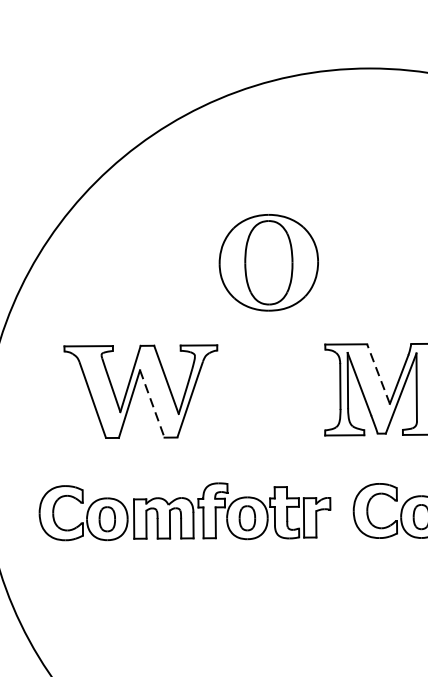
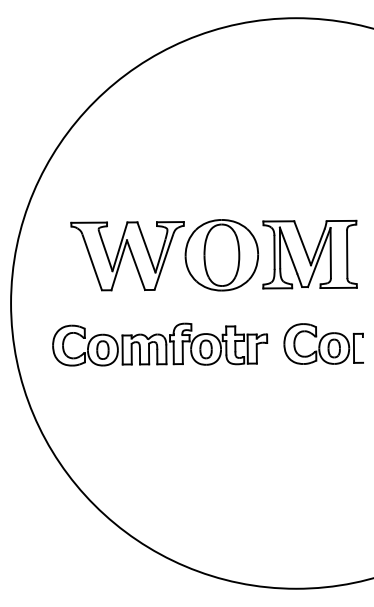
part: (268, 263) -> (221, 255), moved
line: (378, 374) -> (302, 243), dashed -> solid
line: (152, 404) -> (136, 265), dashed -> solid

